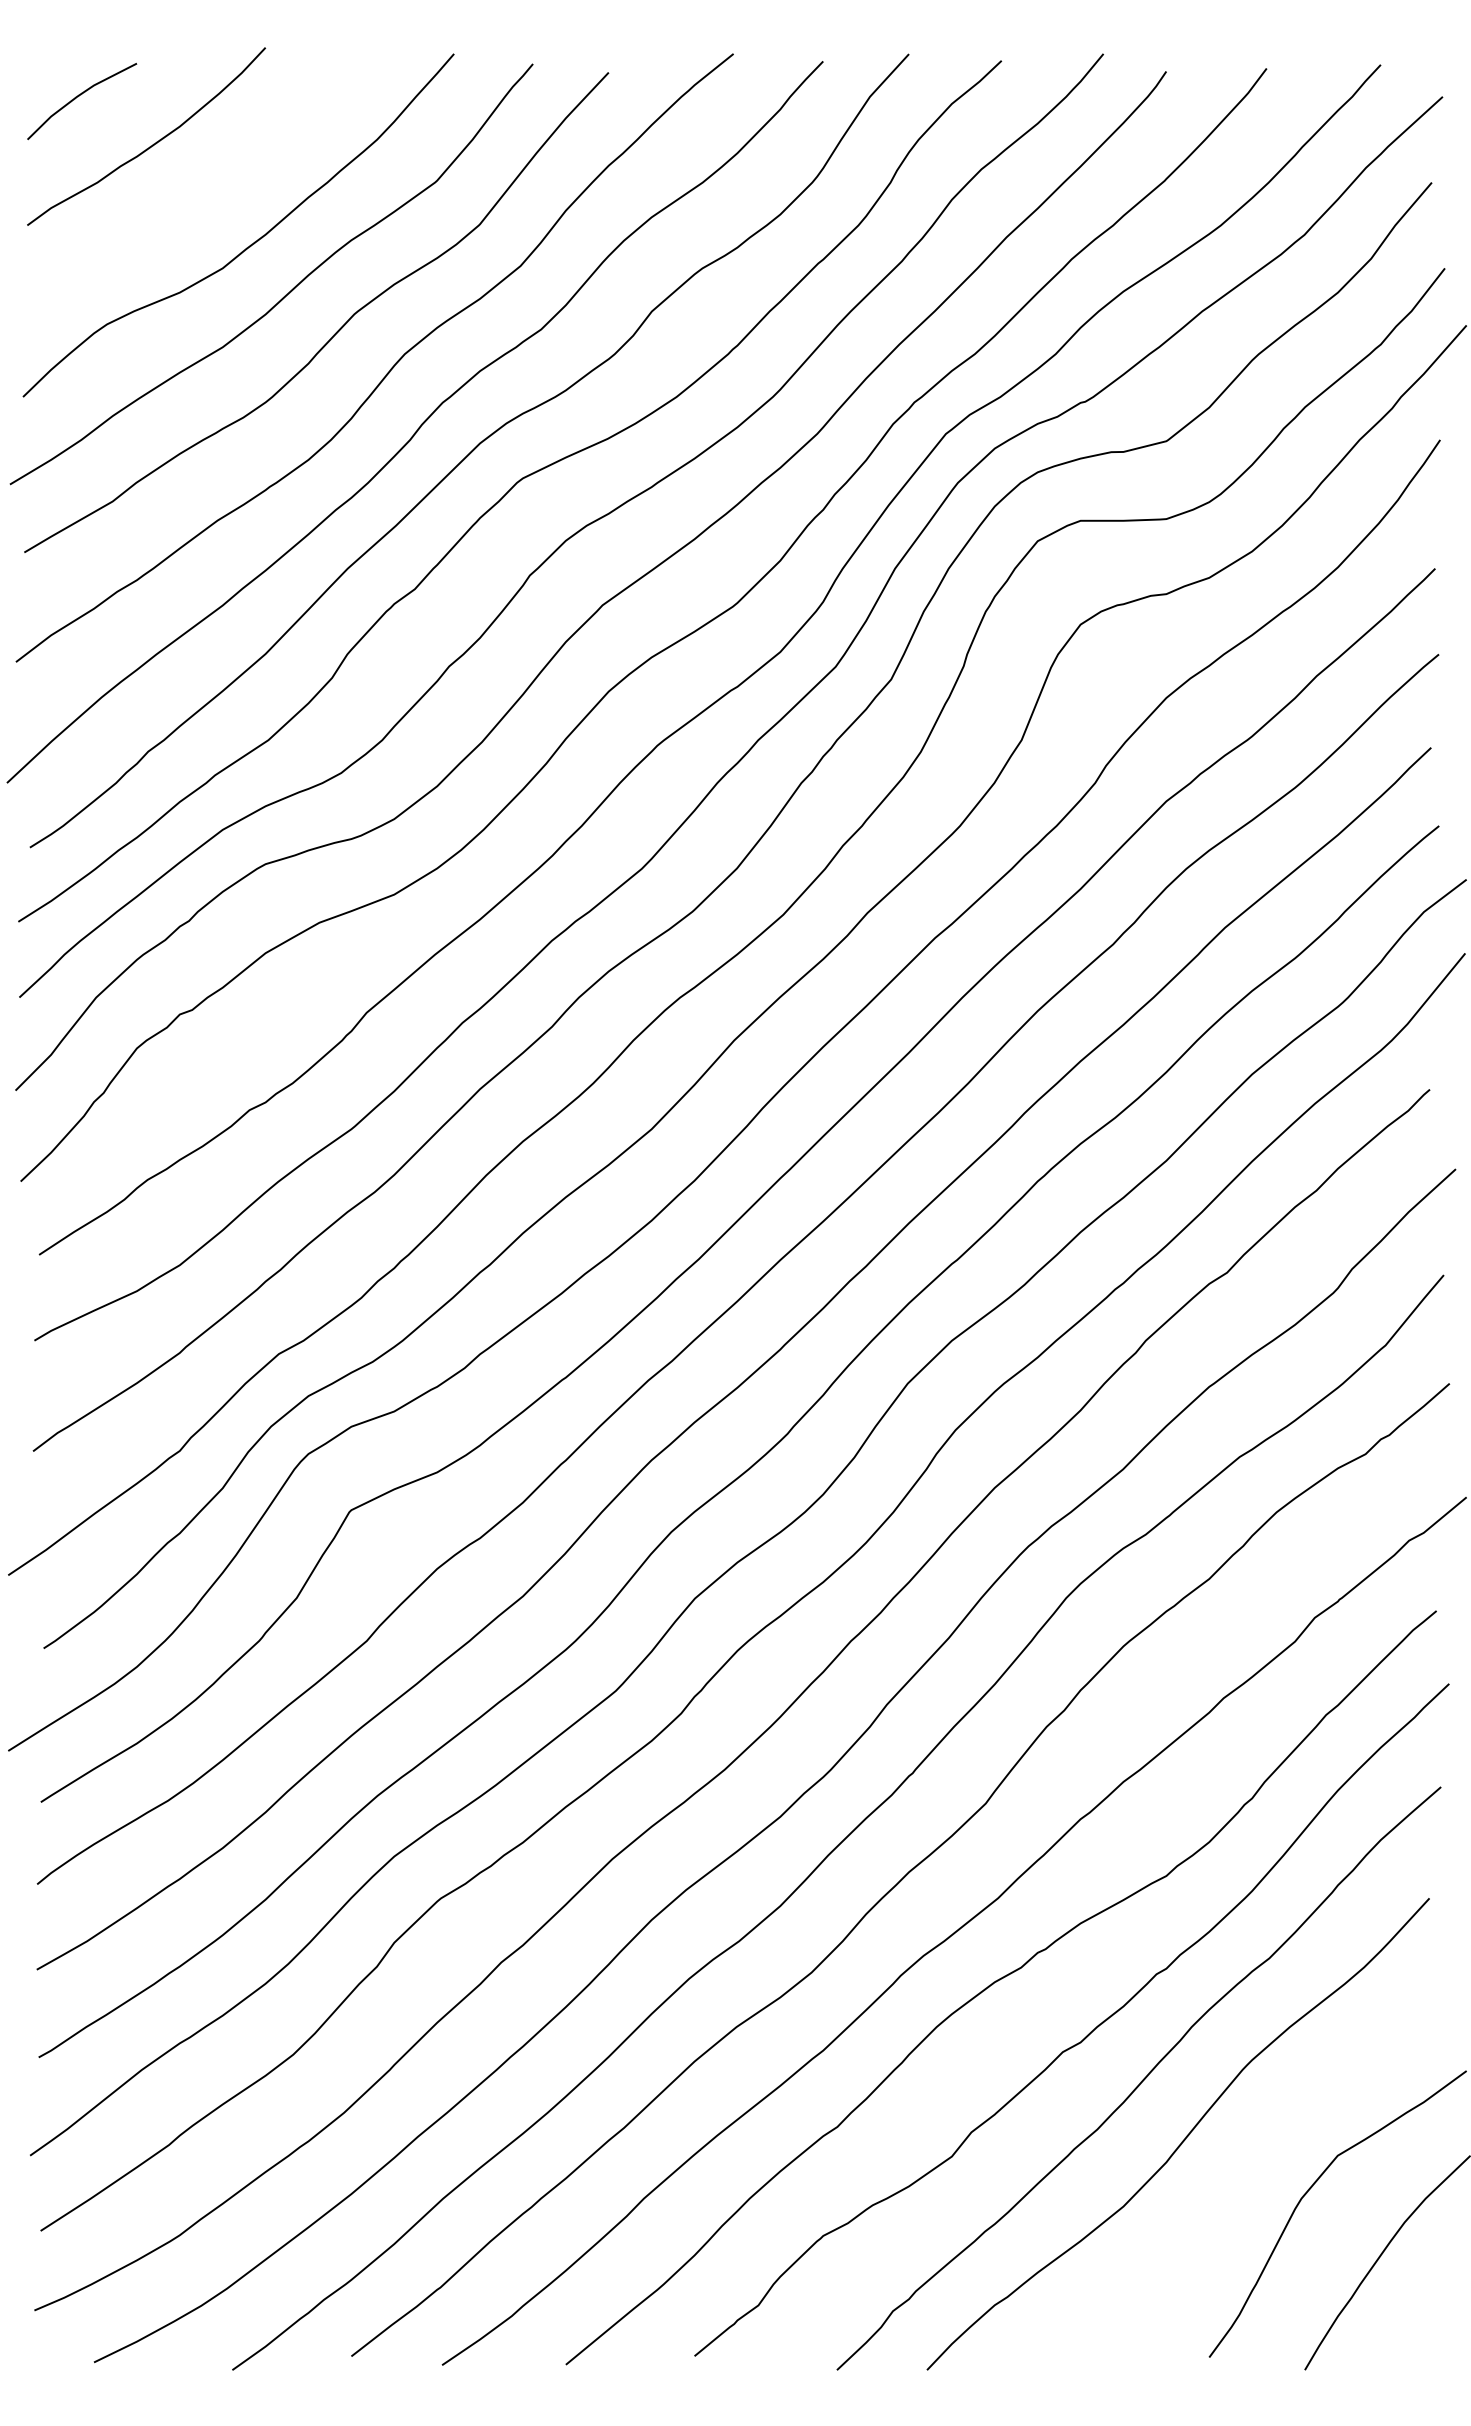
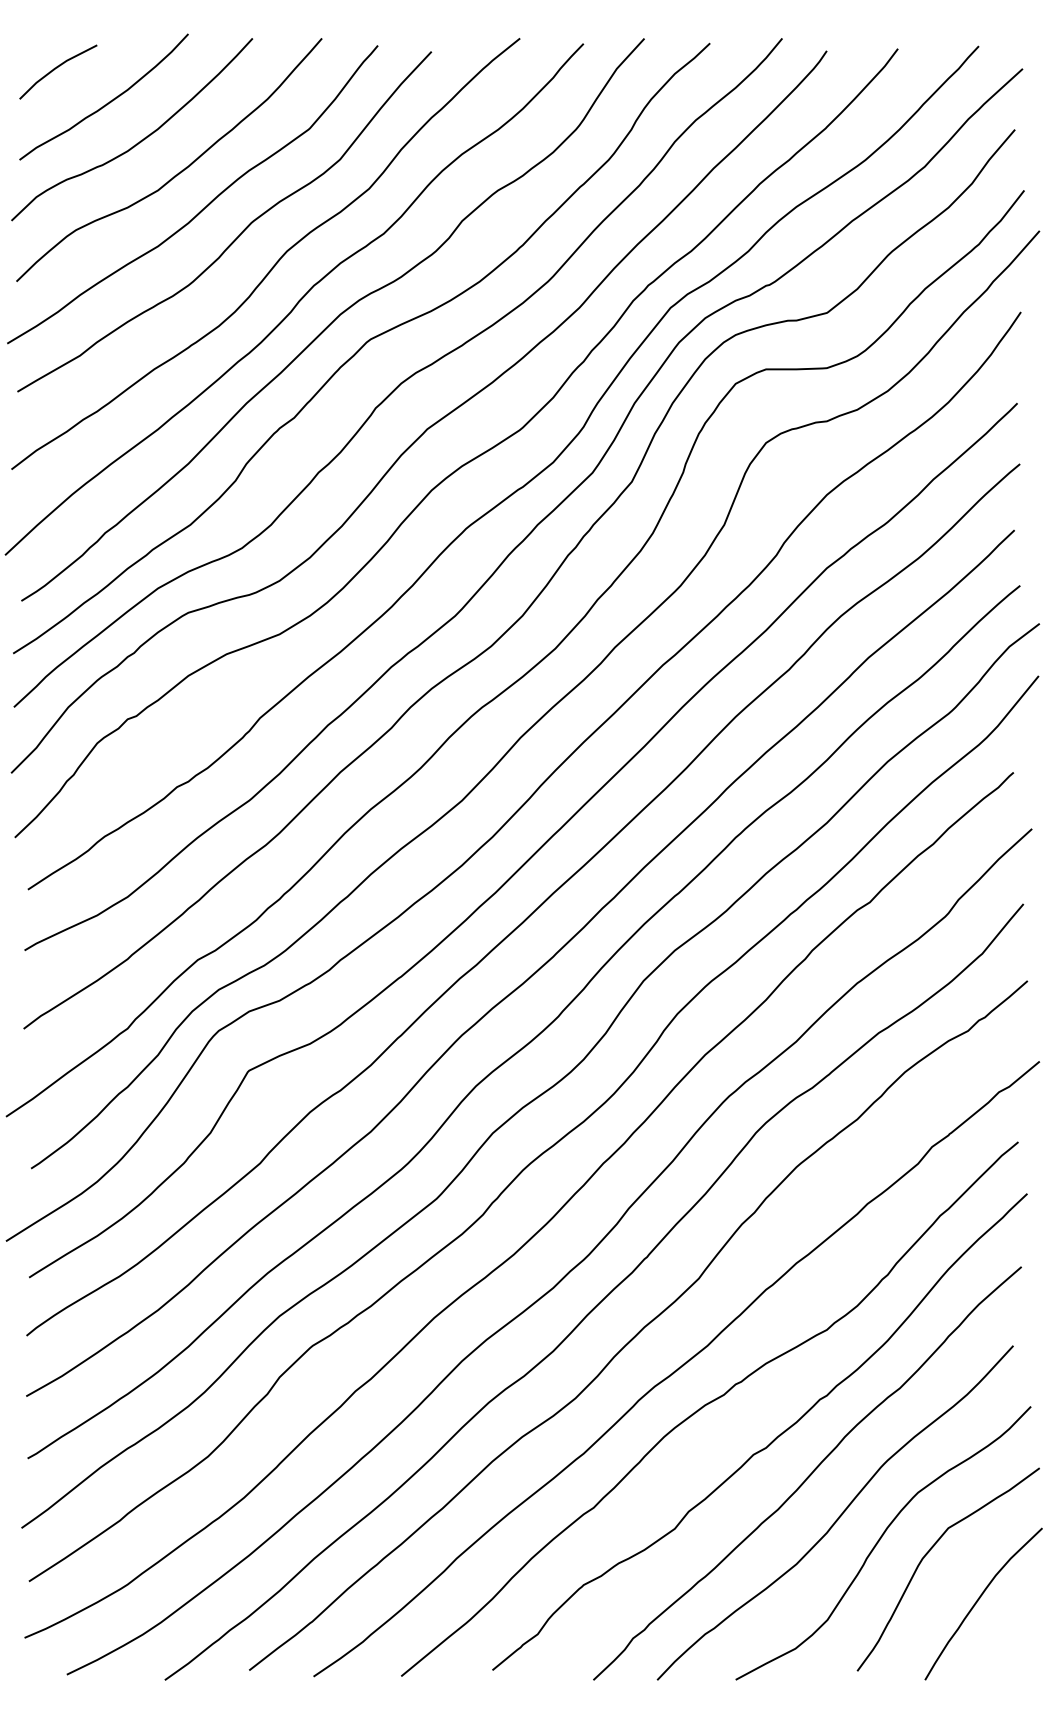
curve: (196, 199) -> (139, 141), added
curve: (1241, 2172) -> (880, 1540), added

